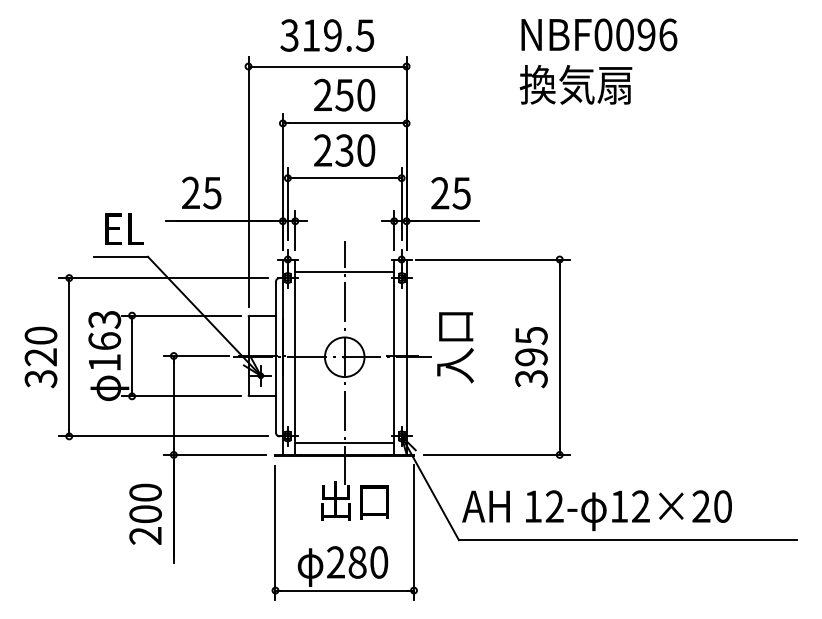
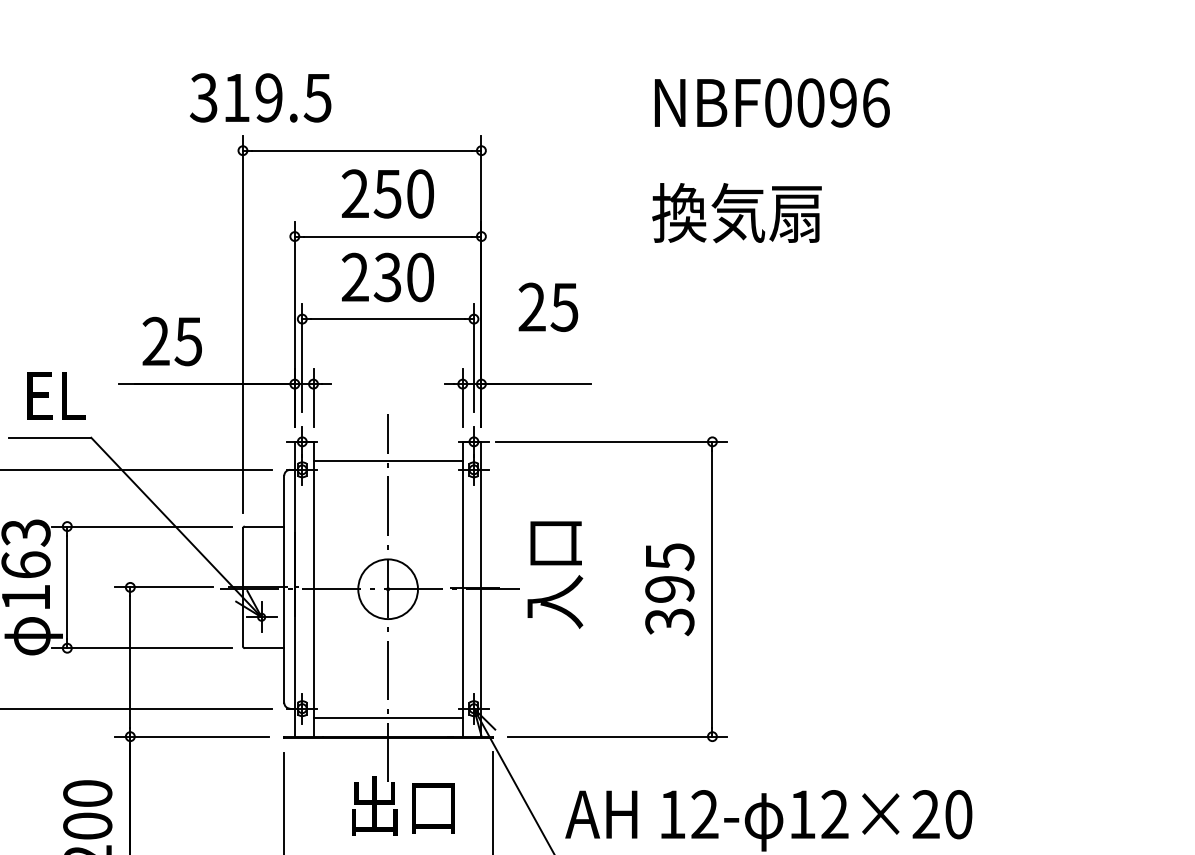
text: (327, 35) -> (261, 97), moved
text: (575, 84) -> (736, 212), moved
text: (450, 193) -> (547, 307), moved

